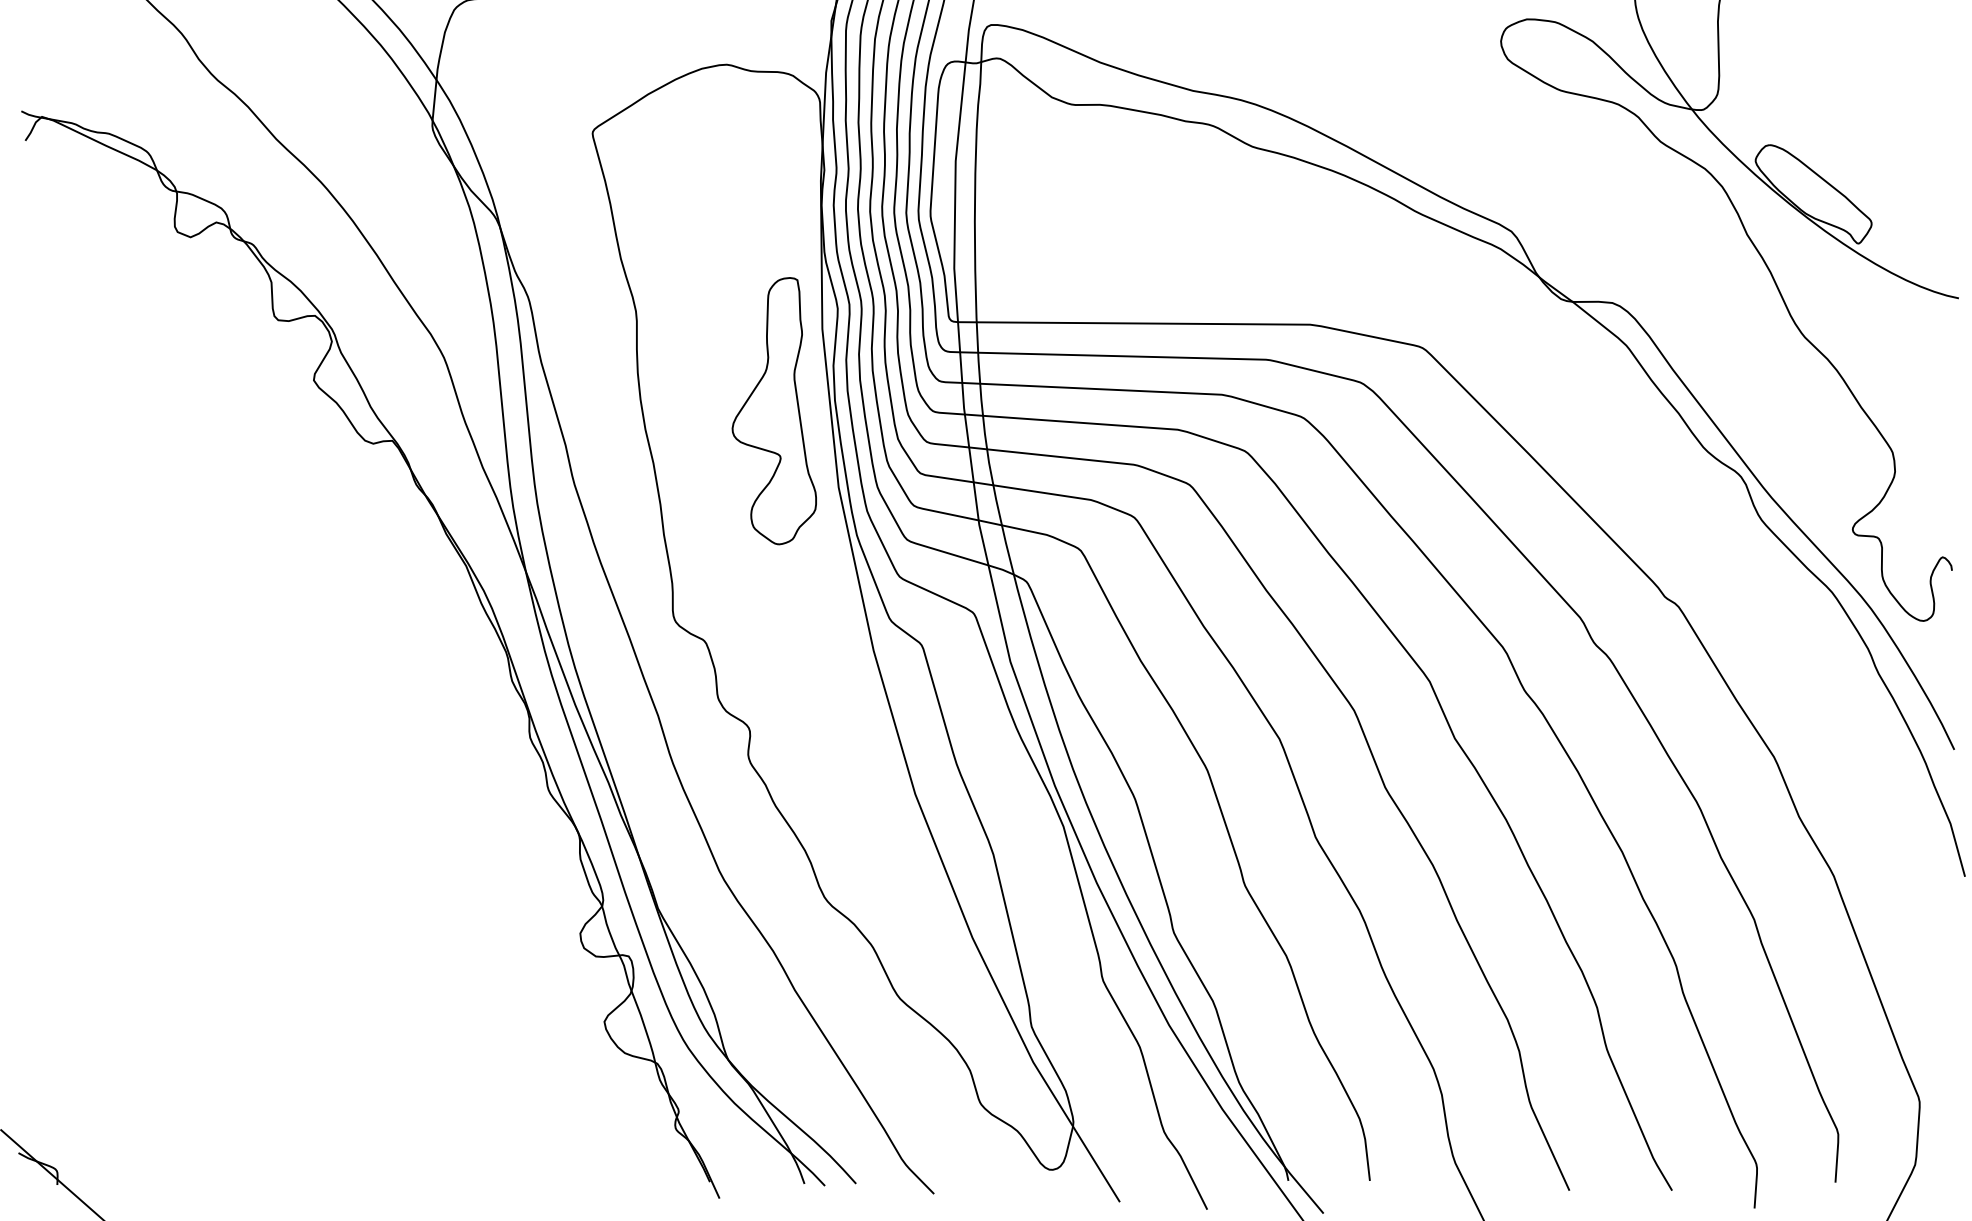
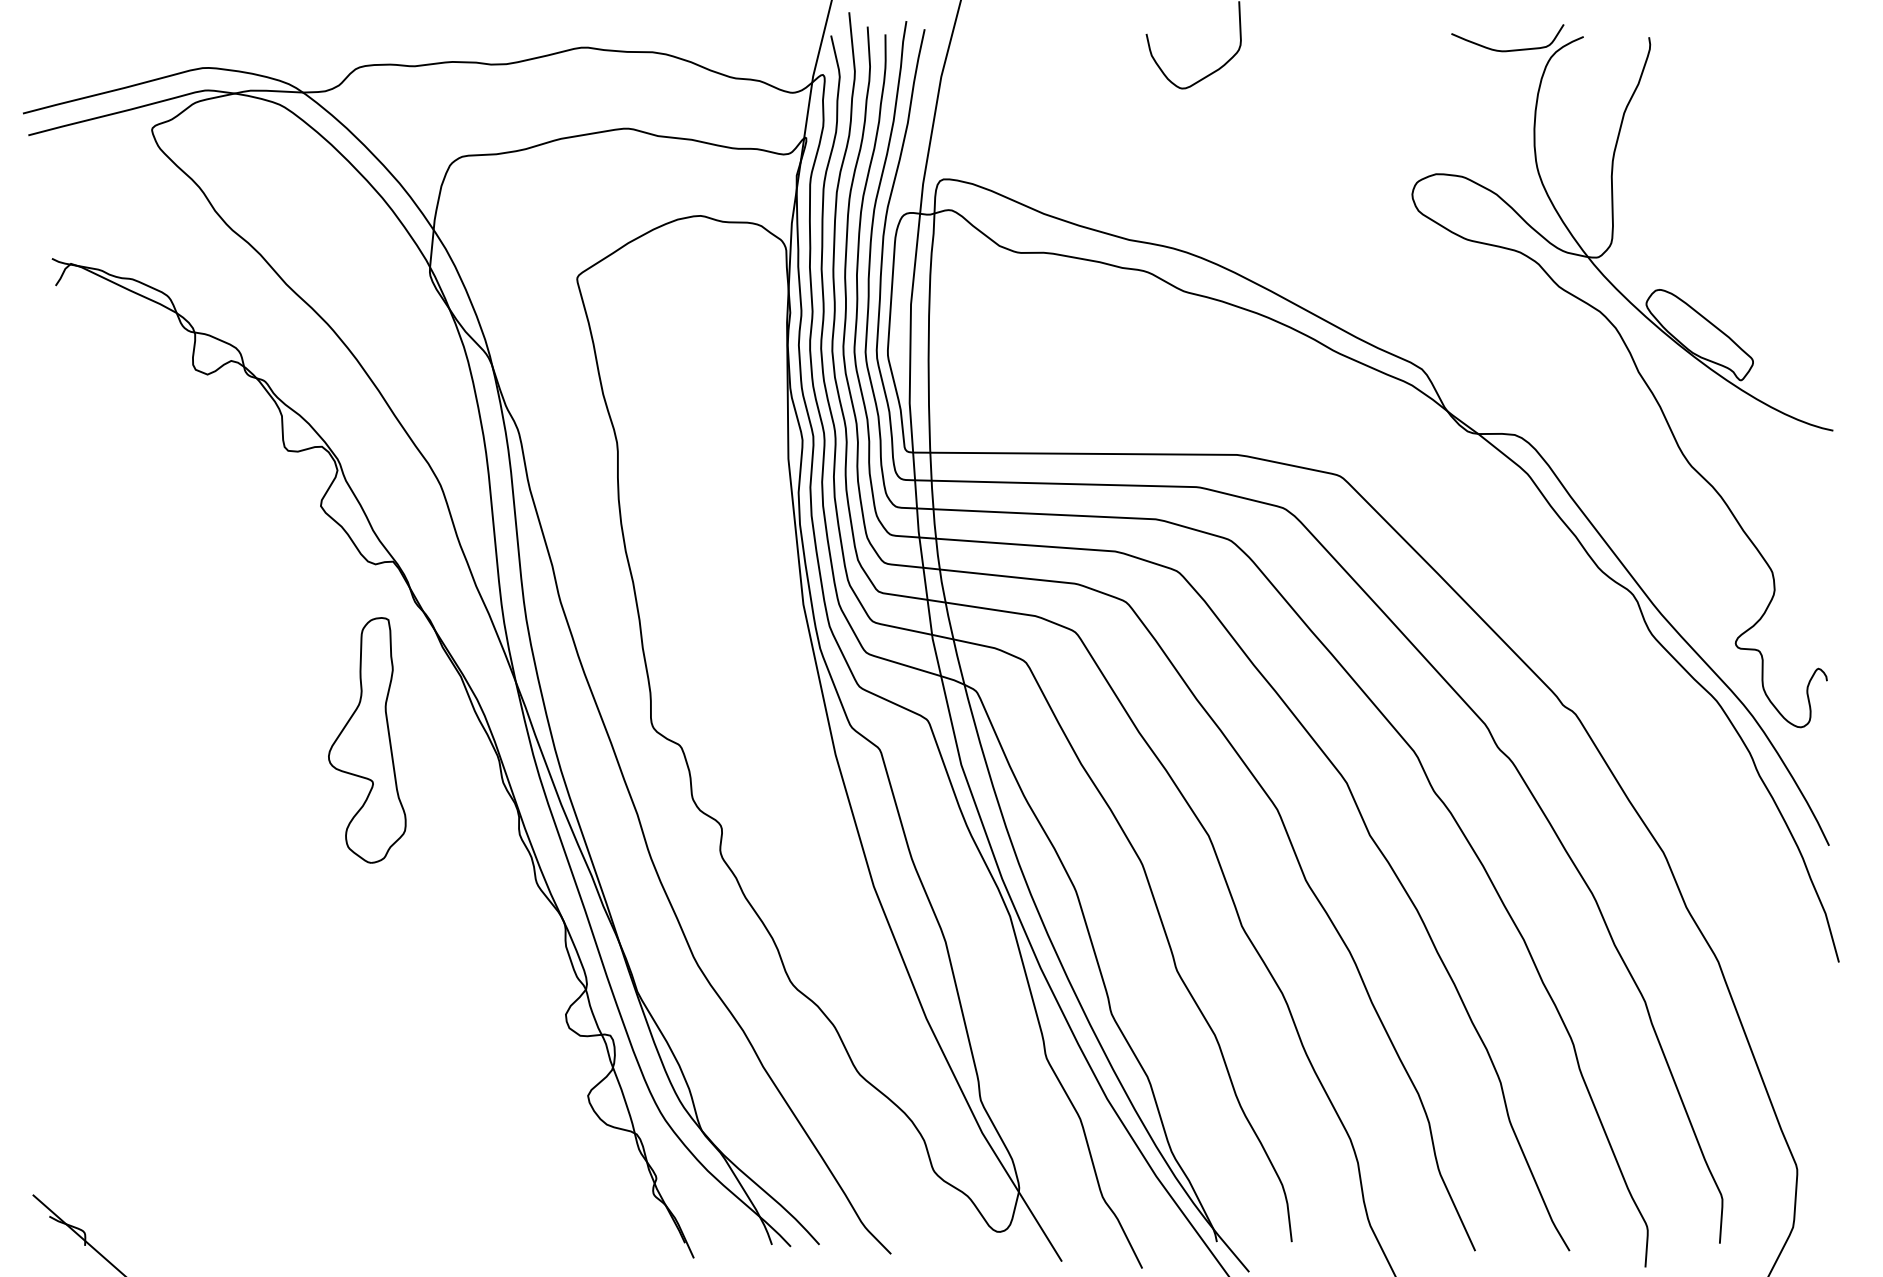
part: (774, 411) -> (367, 740), moved

